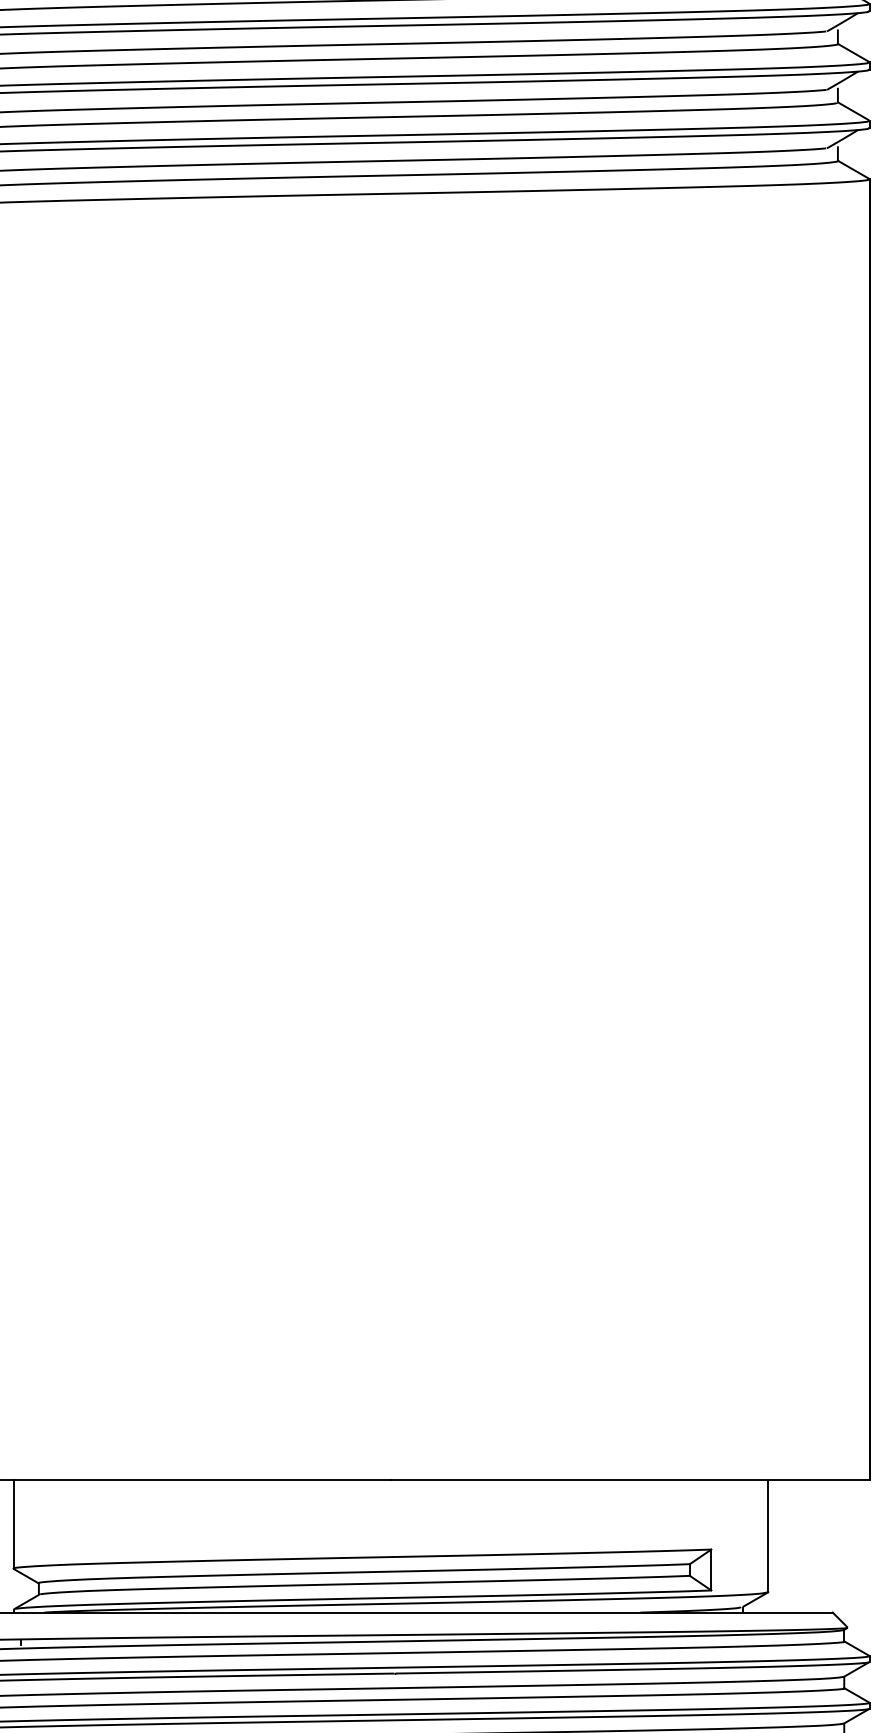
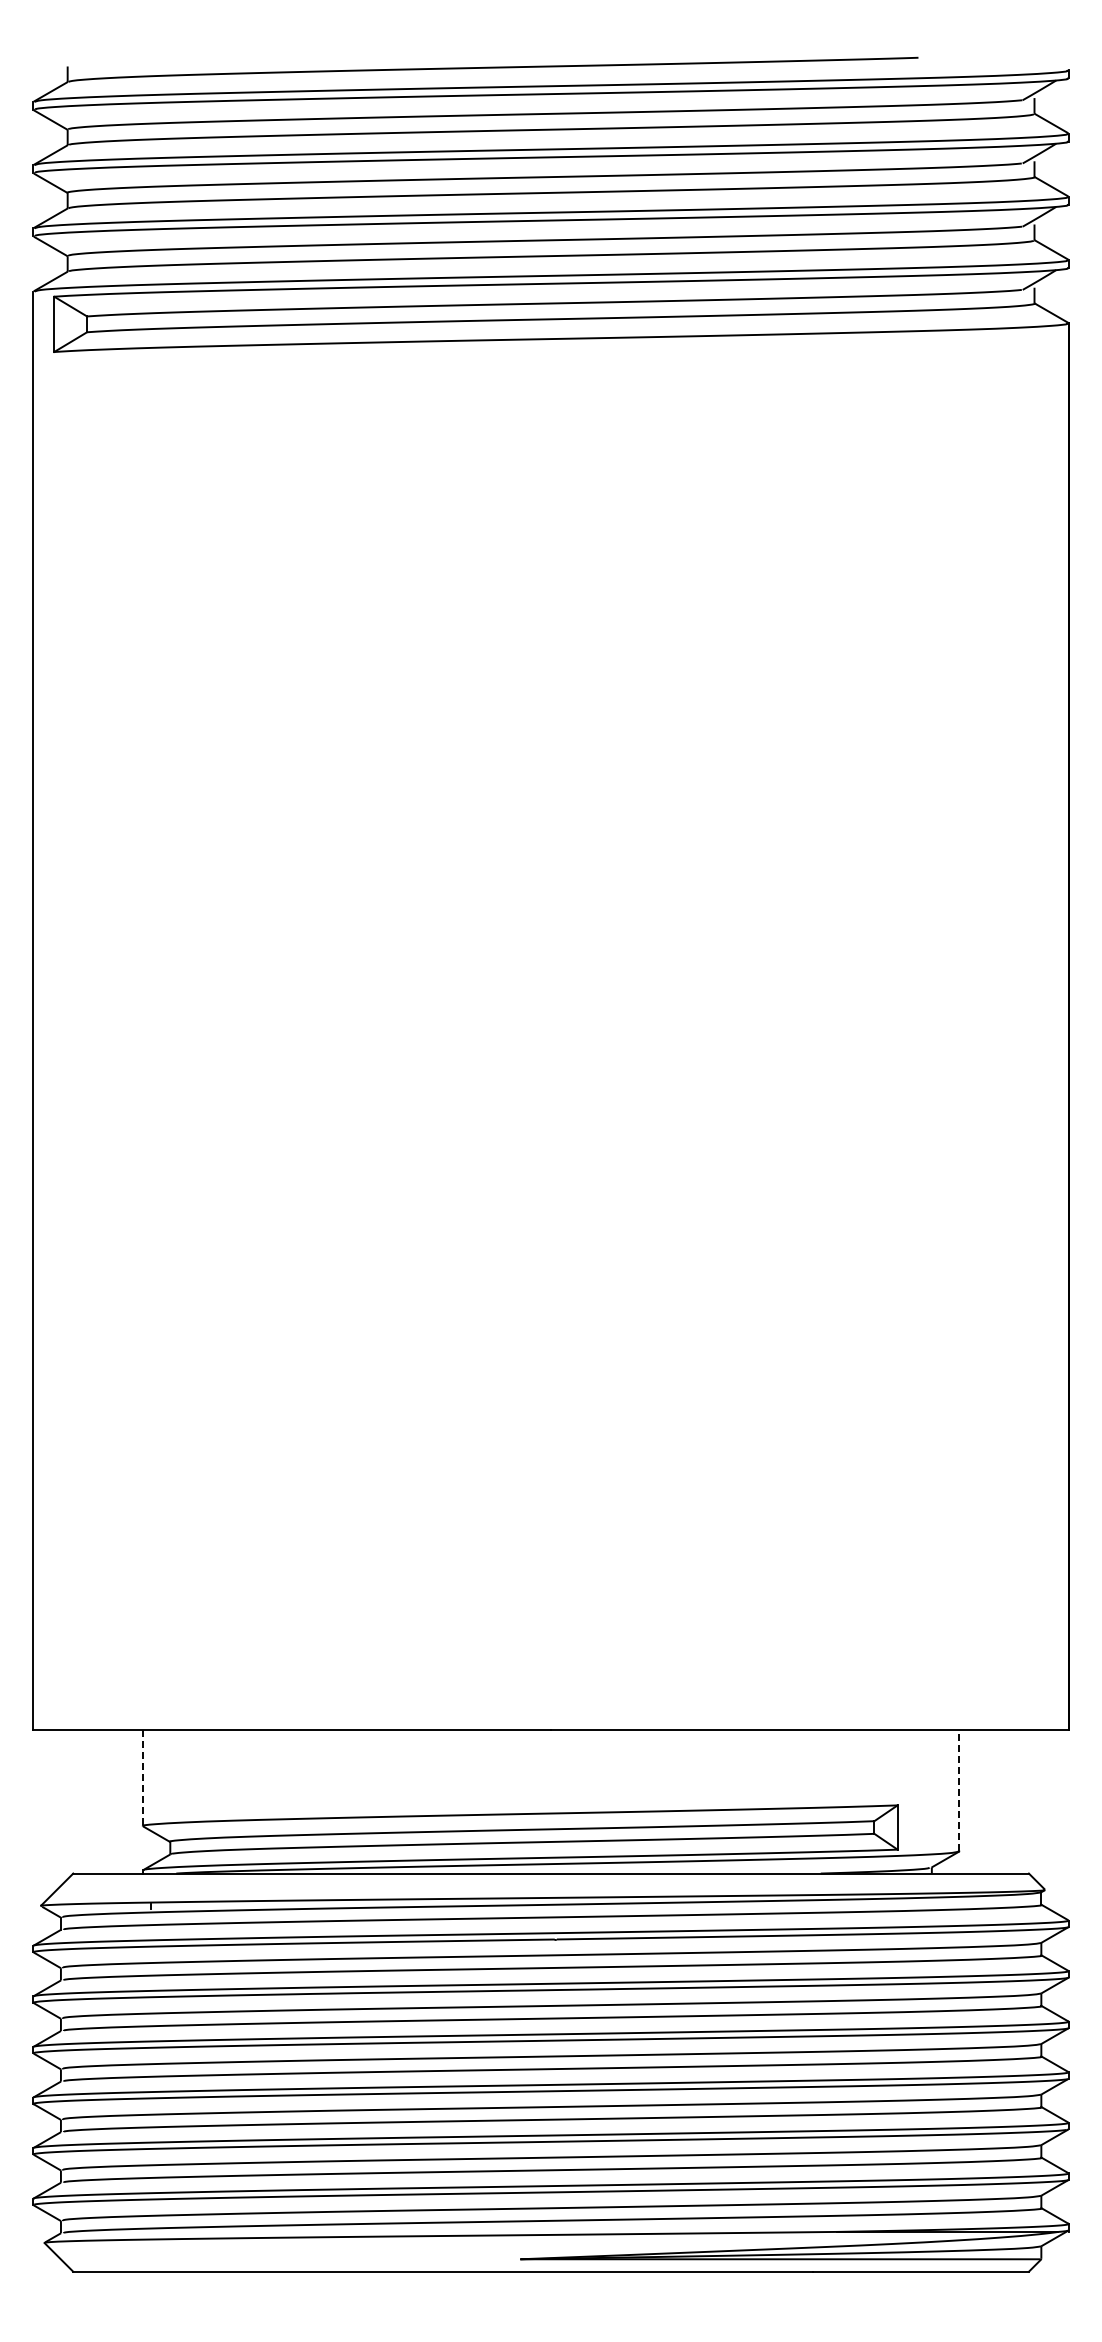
line: (13, 1524) -> (142, 1778), solid -> dashed
line: (768, 1535) -> (959, 1790), solid -> dashed

